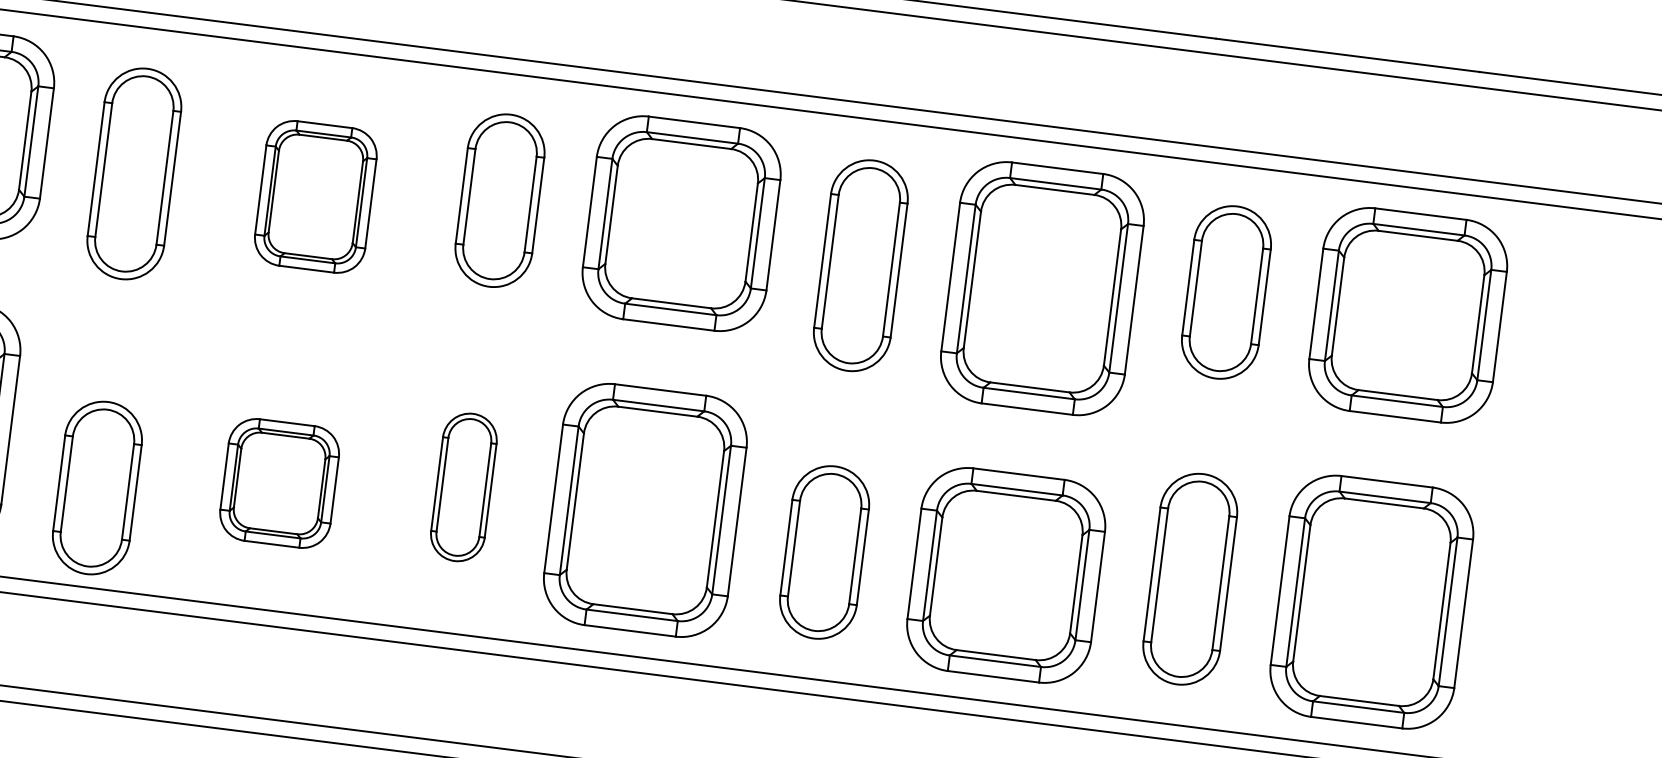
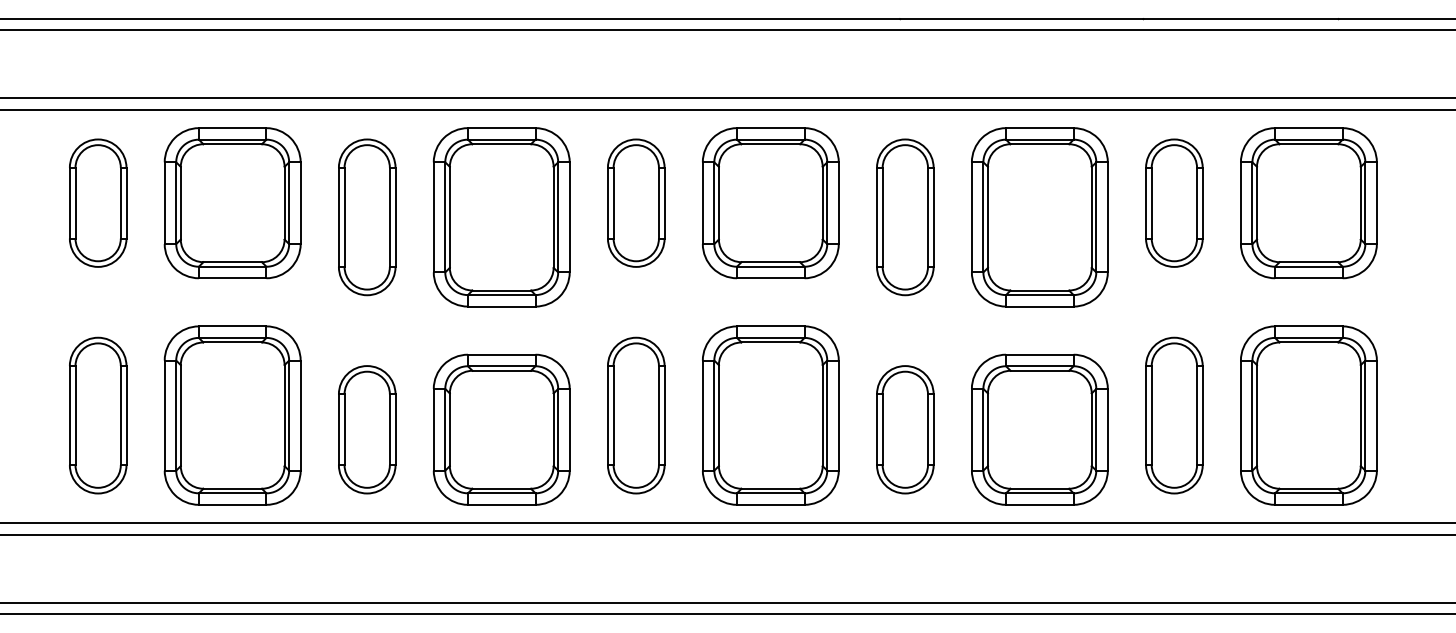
part: (315, 197) -> (501, 217), size x1.67
part: (279, 483) -> (501, 429), size x1.67
part: (97, 487) -> (367, 429), moved
part: (464, 487) -> (636, 415), size x1.43

